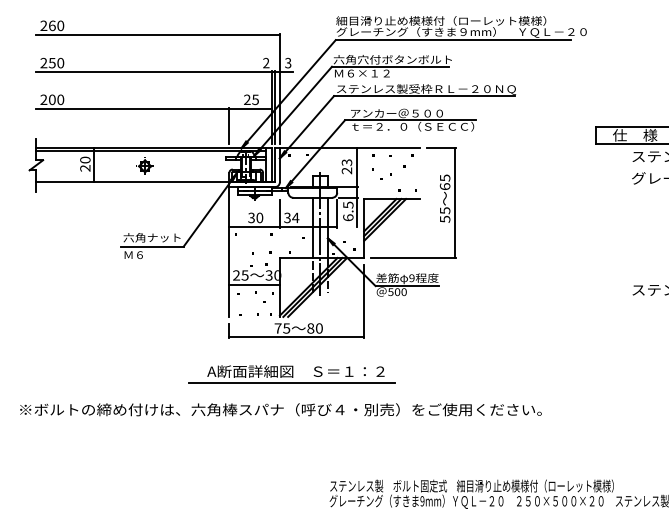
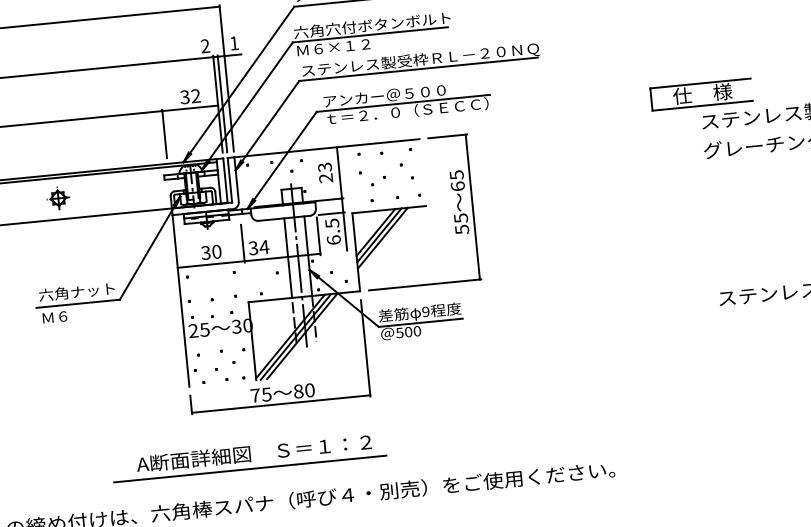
text: (288, 62) -> (234, 42), 3 -> 1
text: (251, 99) -> (190, 96), 25 -> 32
line: (254, 284) -> (218, 340), removed
part: (291, 374) -> (248, 457), moved

